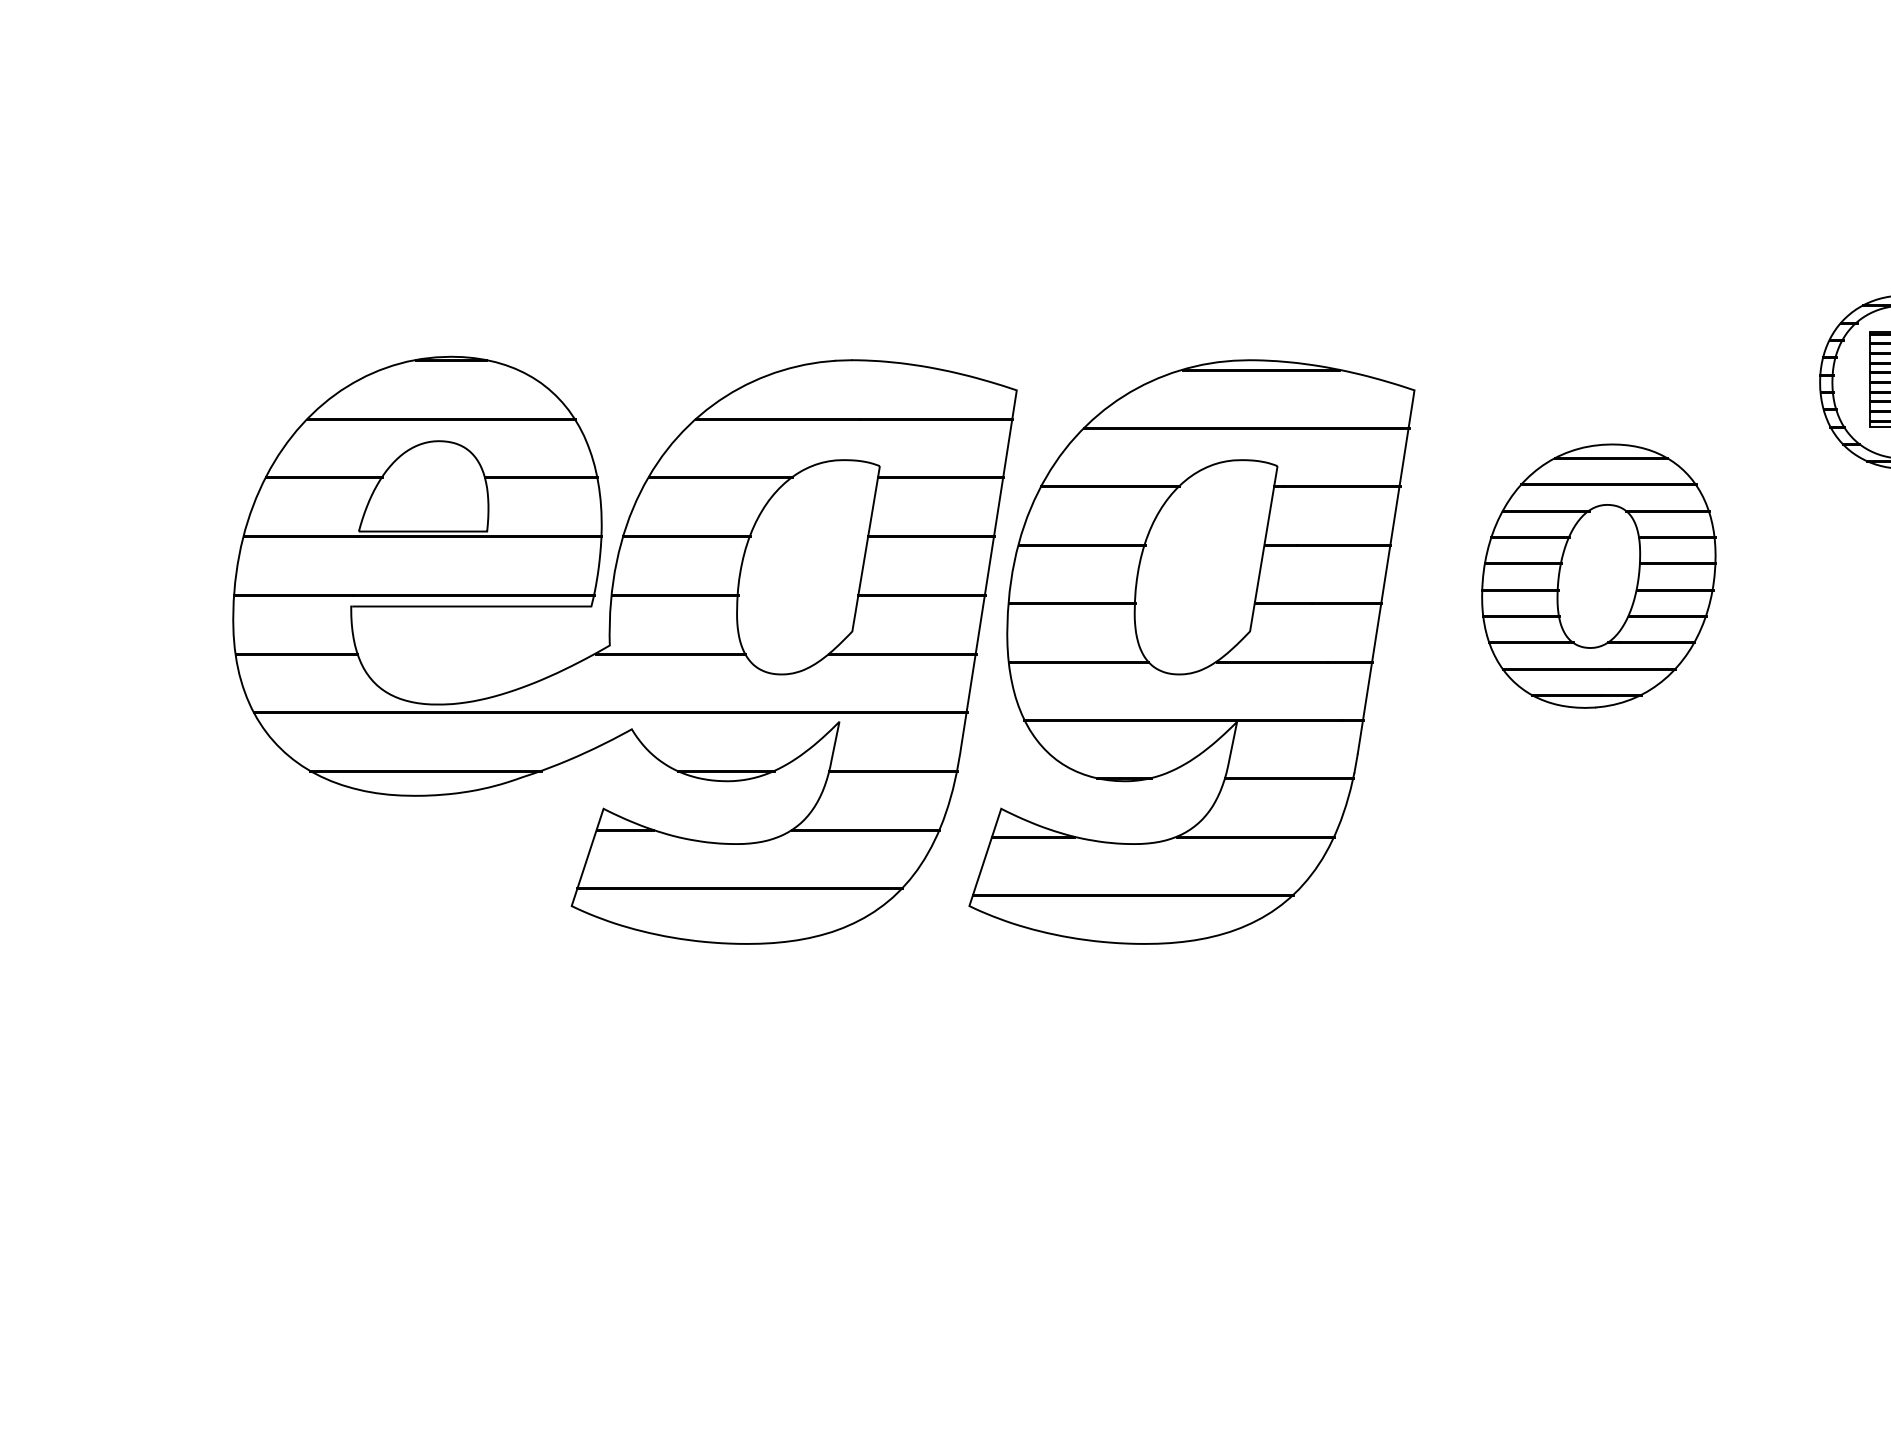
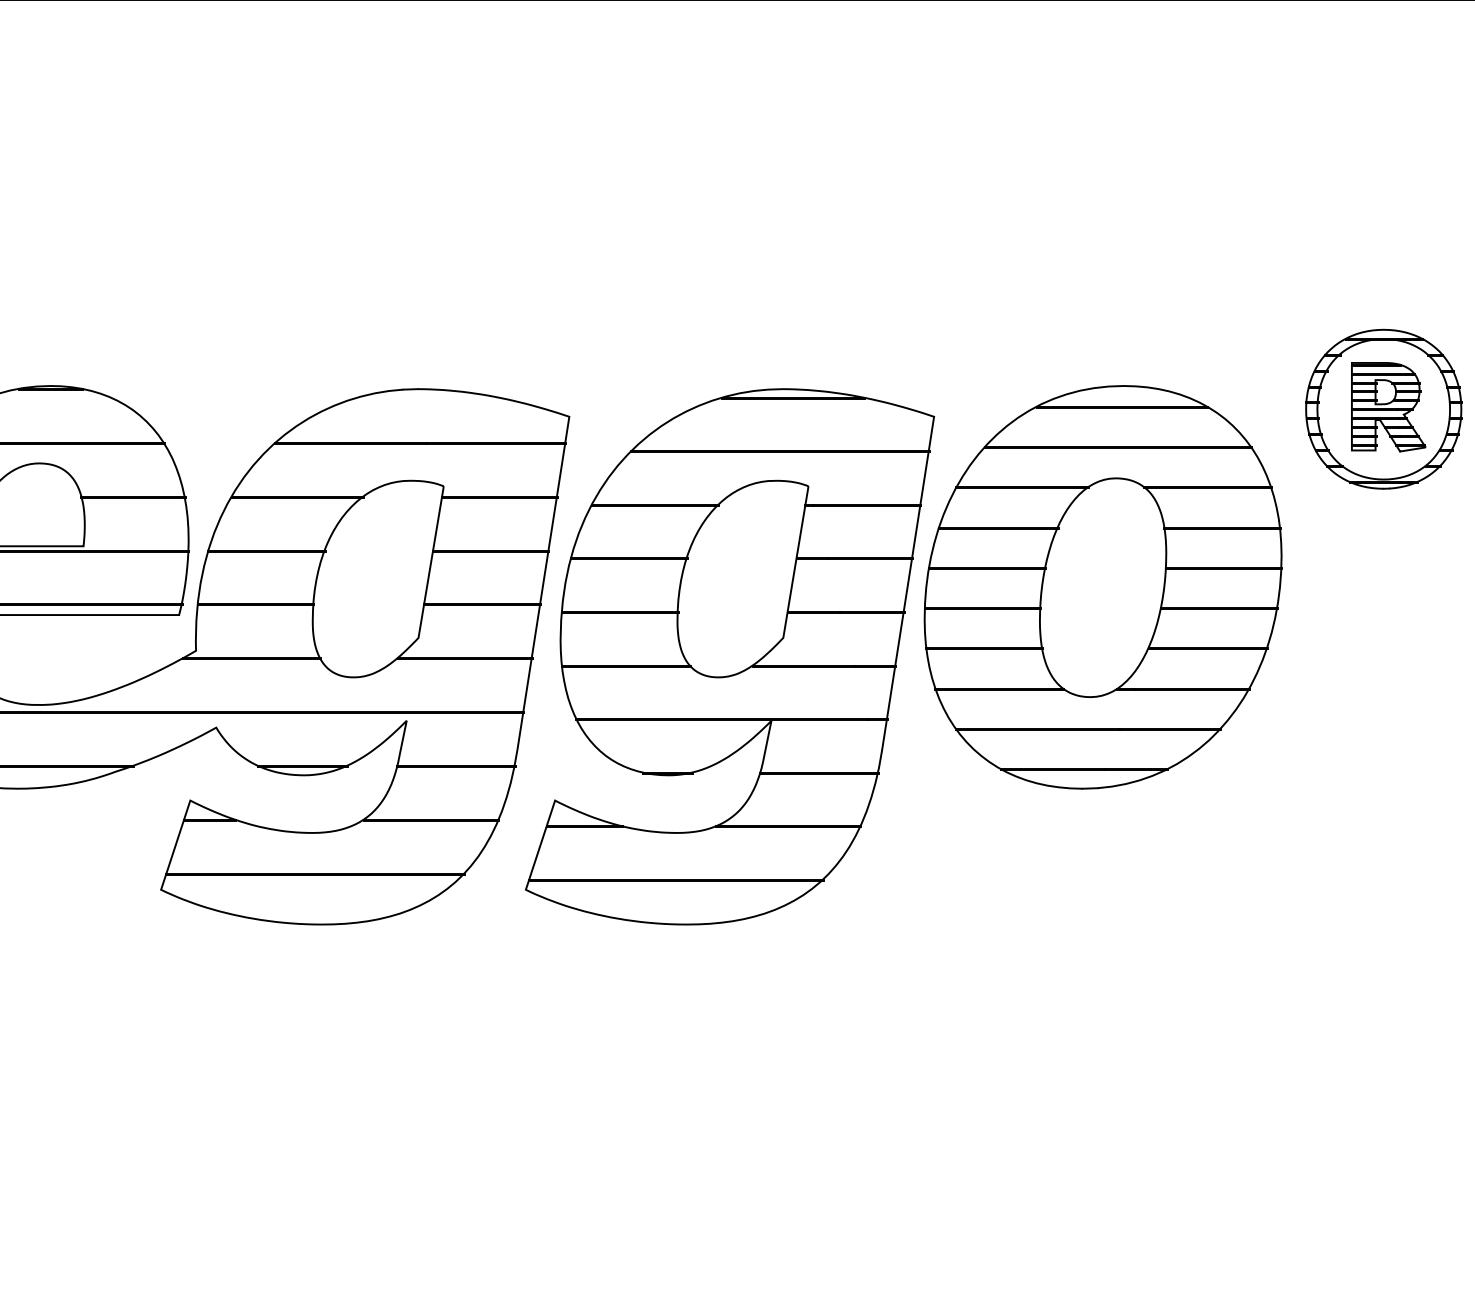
part: (1598, 575) -> (1102, 586), size x1.67

